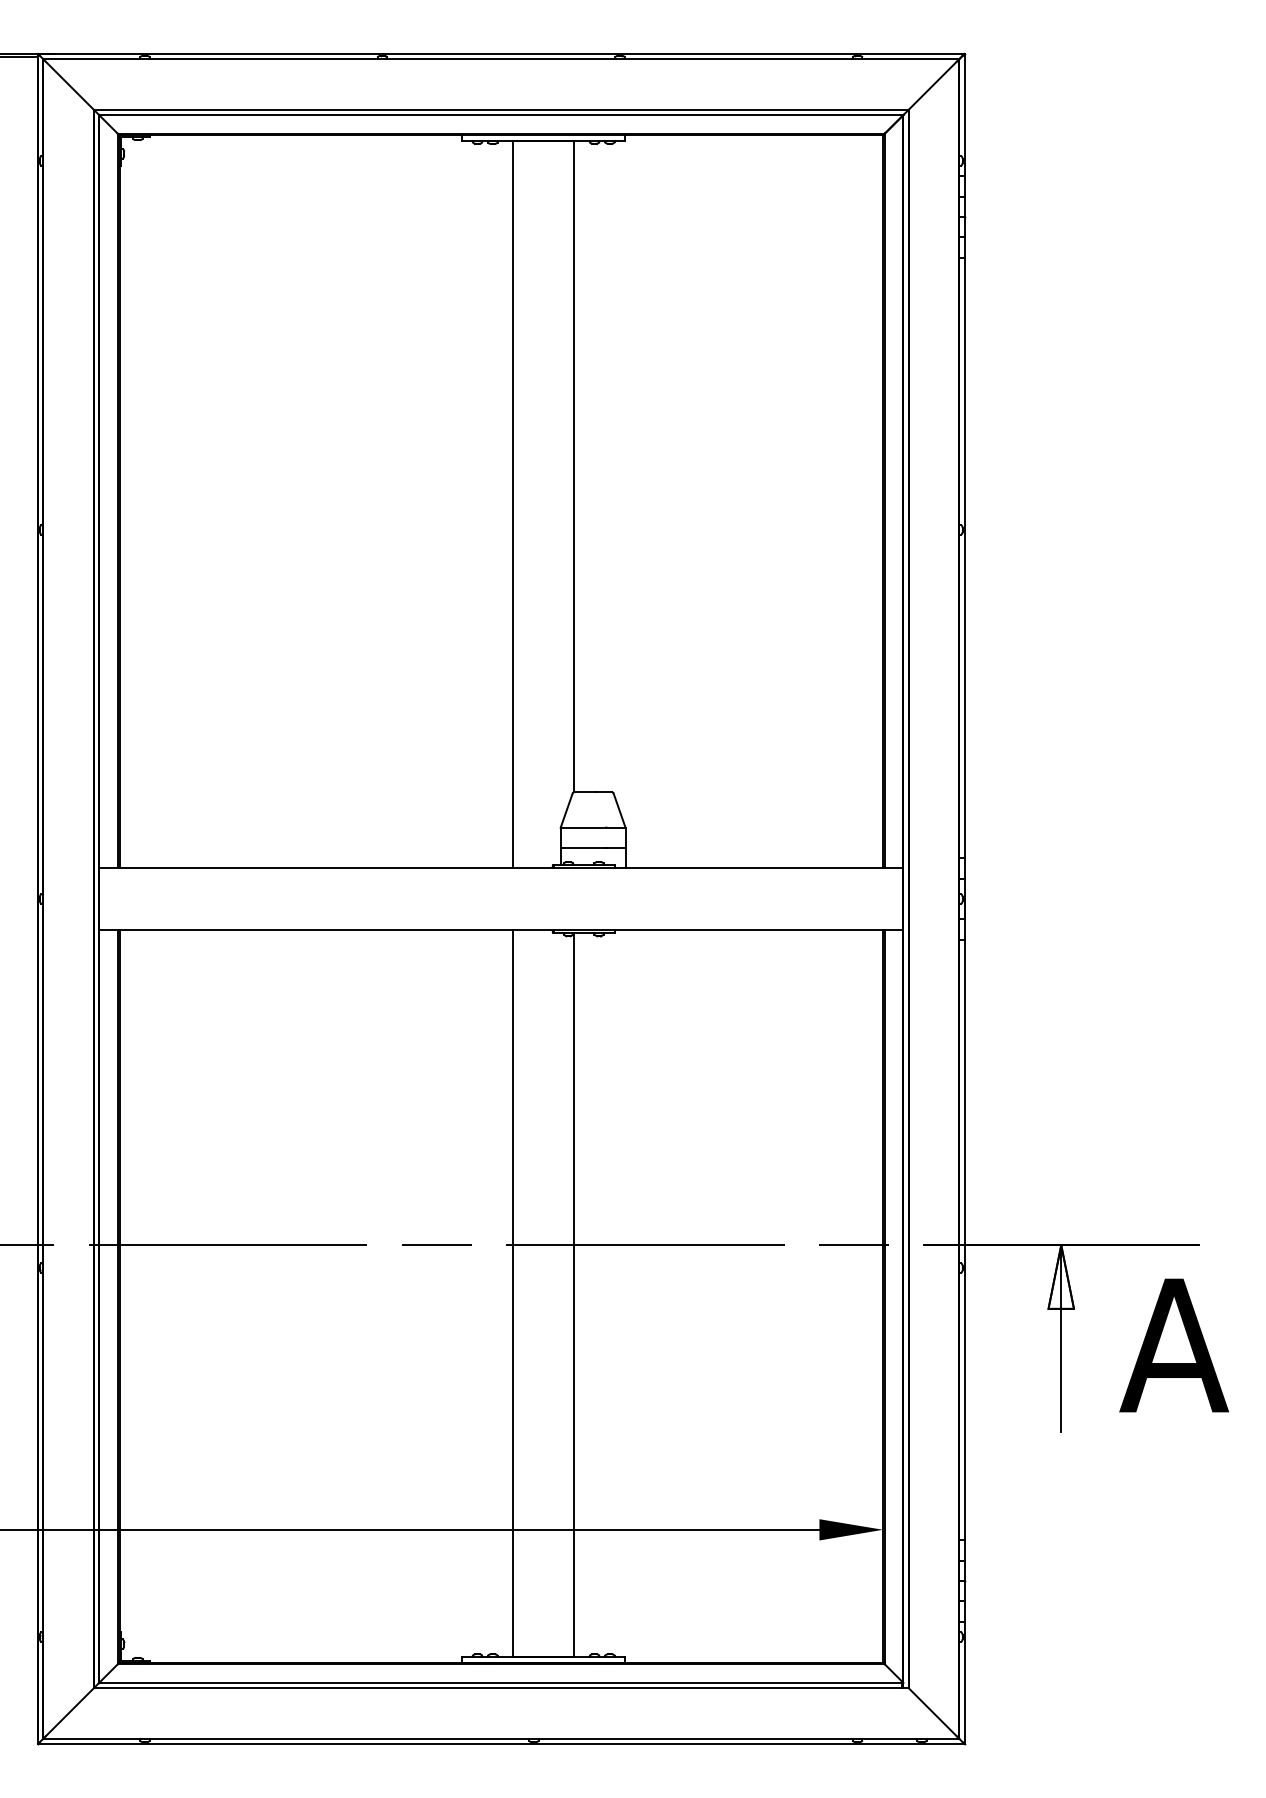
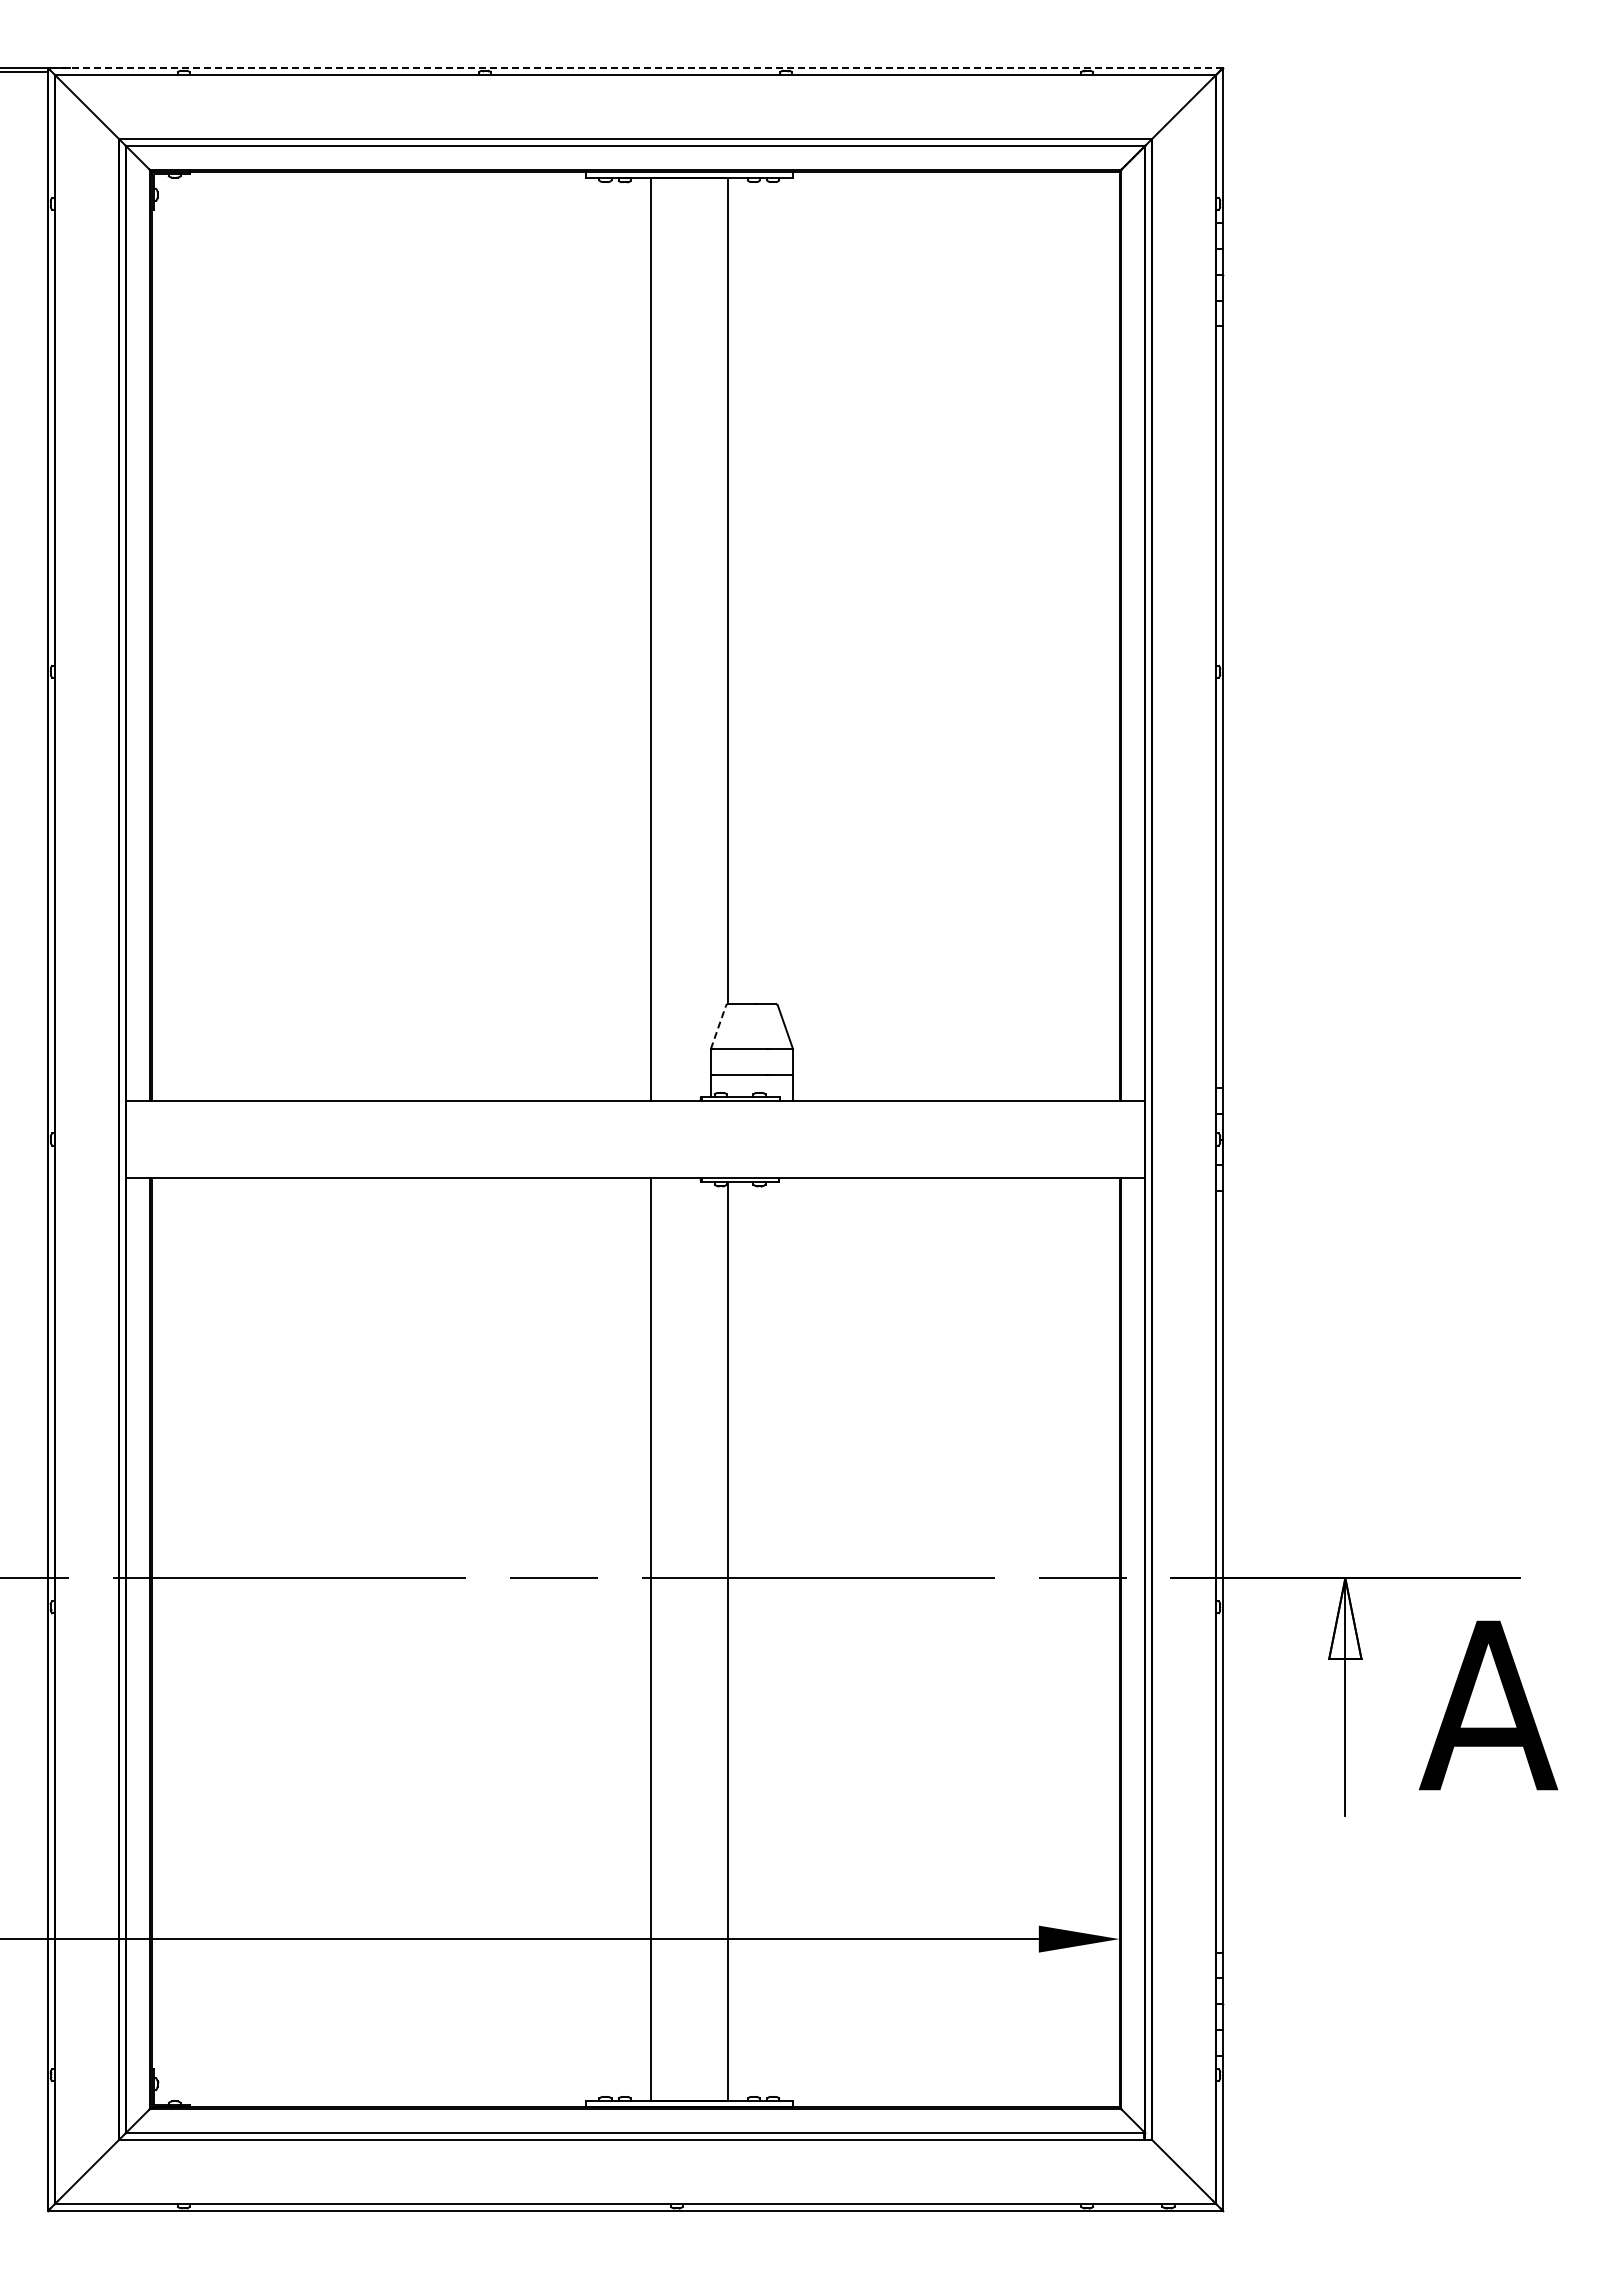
line: (501, 54) -> (635, 68), solid -> dashed
line: (566, 810) -> (718, 1027), solid -> dashed

